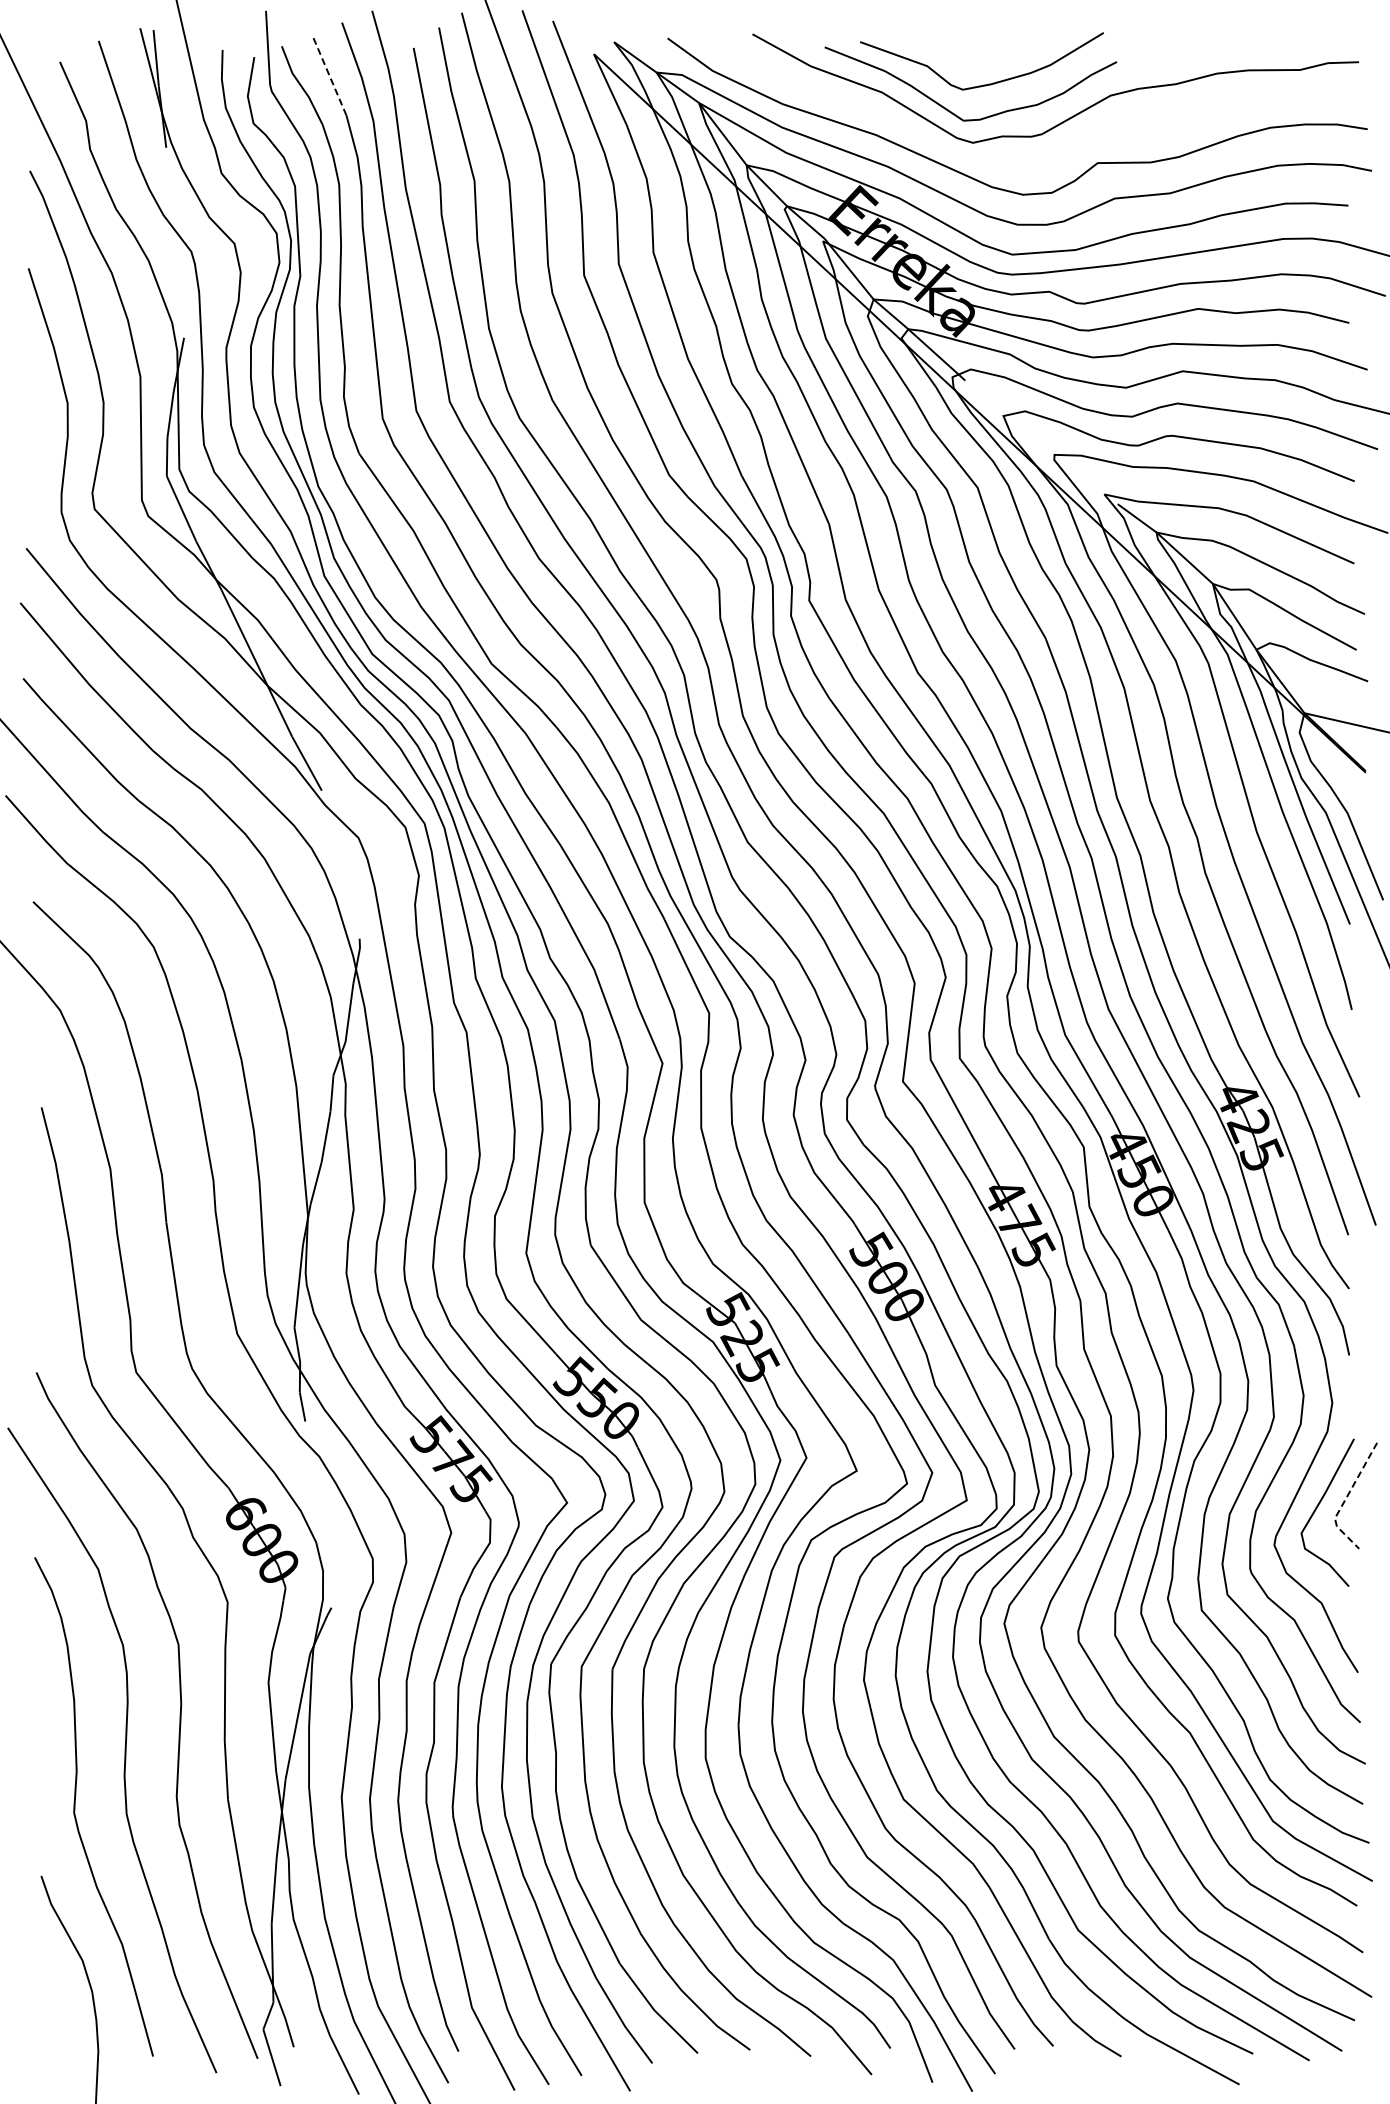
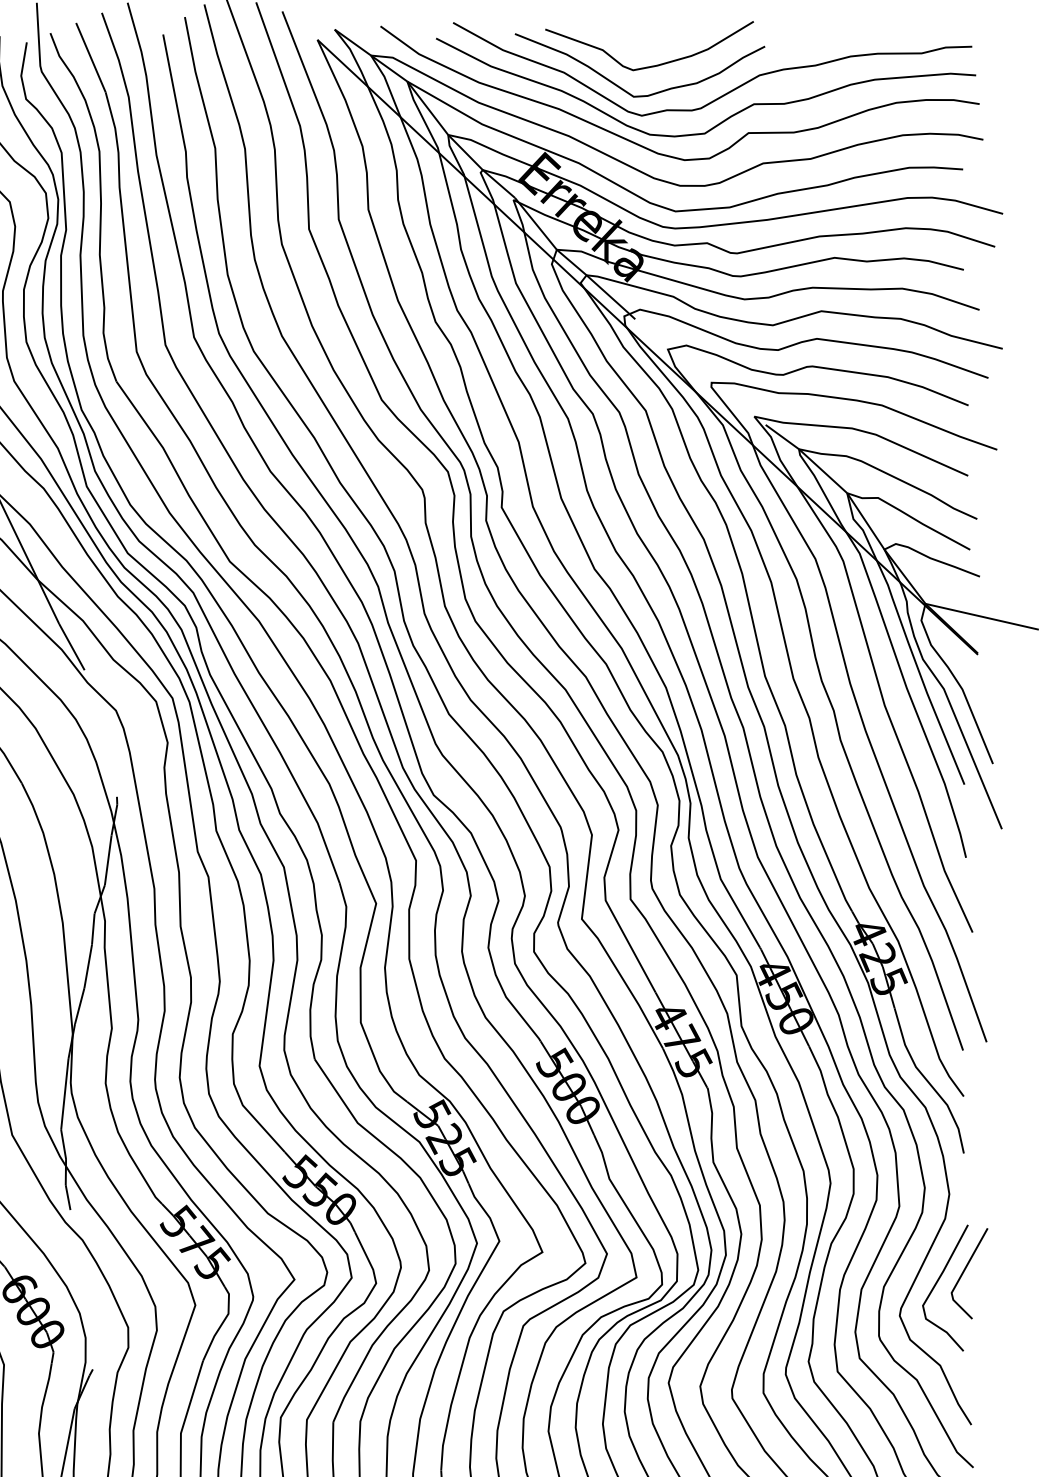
line: (329, 74) -> (91, 57), dashed -> solid
curve: (1072, 145) -> (727, 118), added
line: (1345, 1499) -> (960, 1276), dashed -> solid

